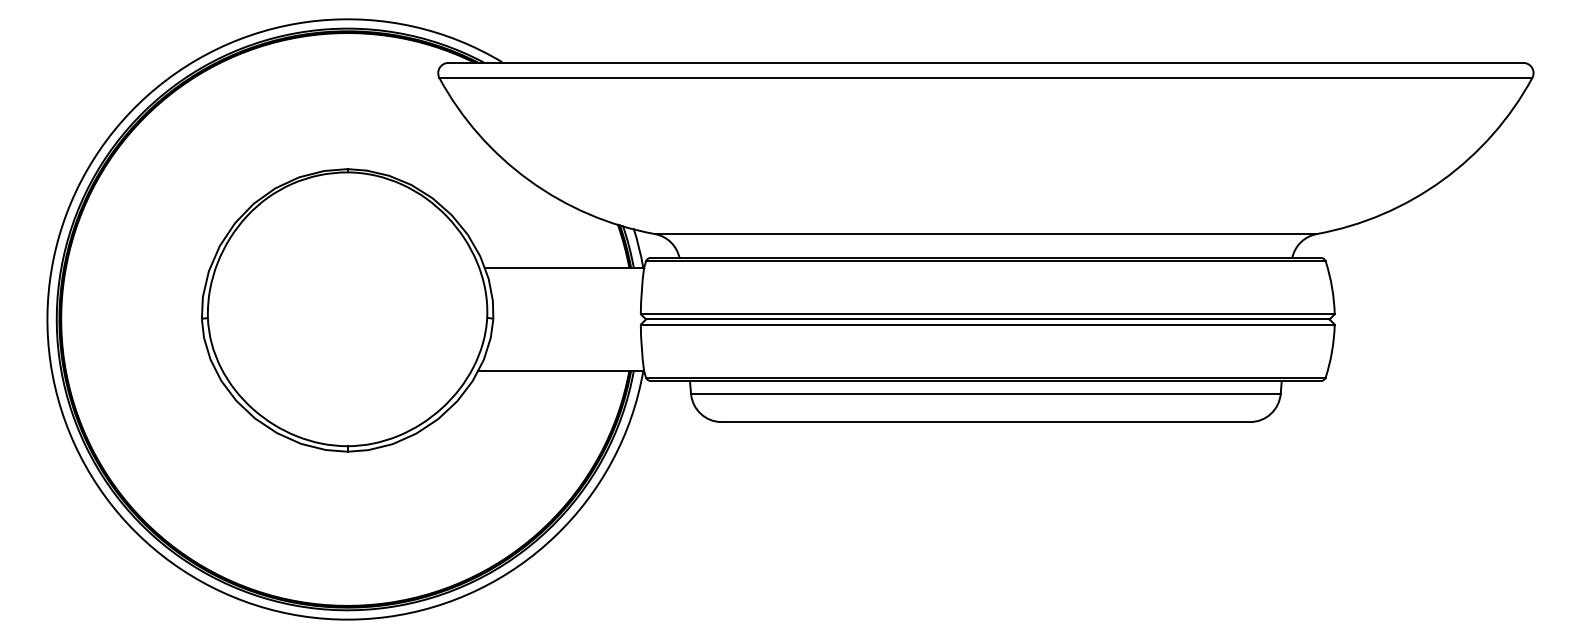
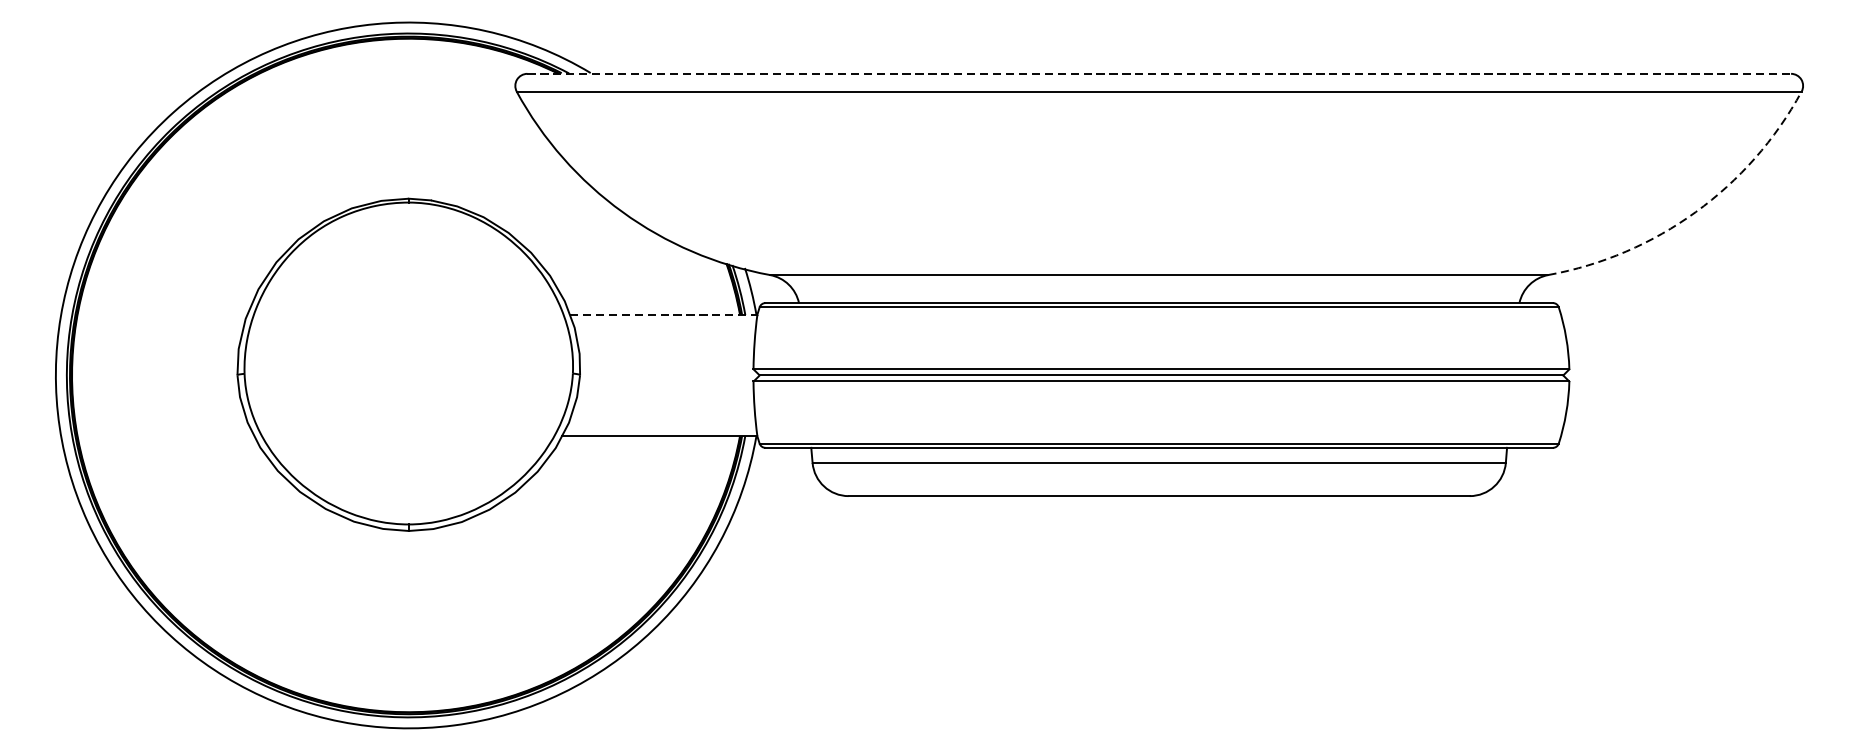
line: (986, 62) -> (1159, 73), solid -> dashed
arc: (1442, 180) -> (1696, 212), solid -> dashed
line: (564, 268) -> (663, 315), solid -> dashed

